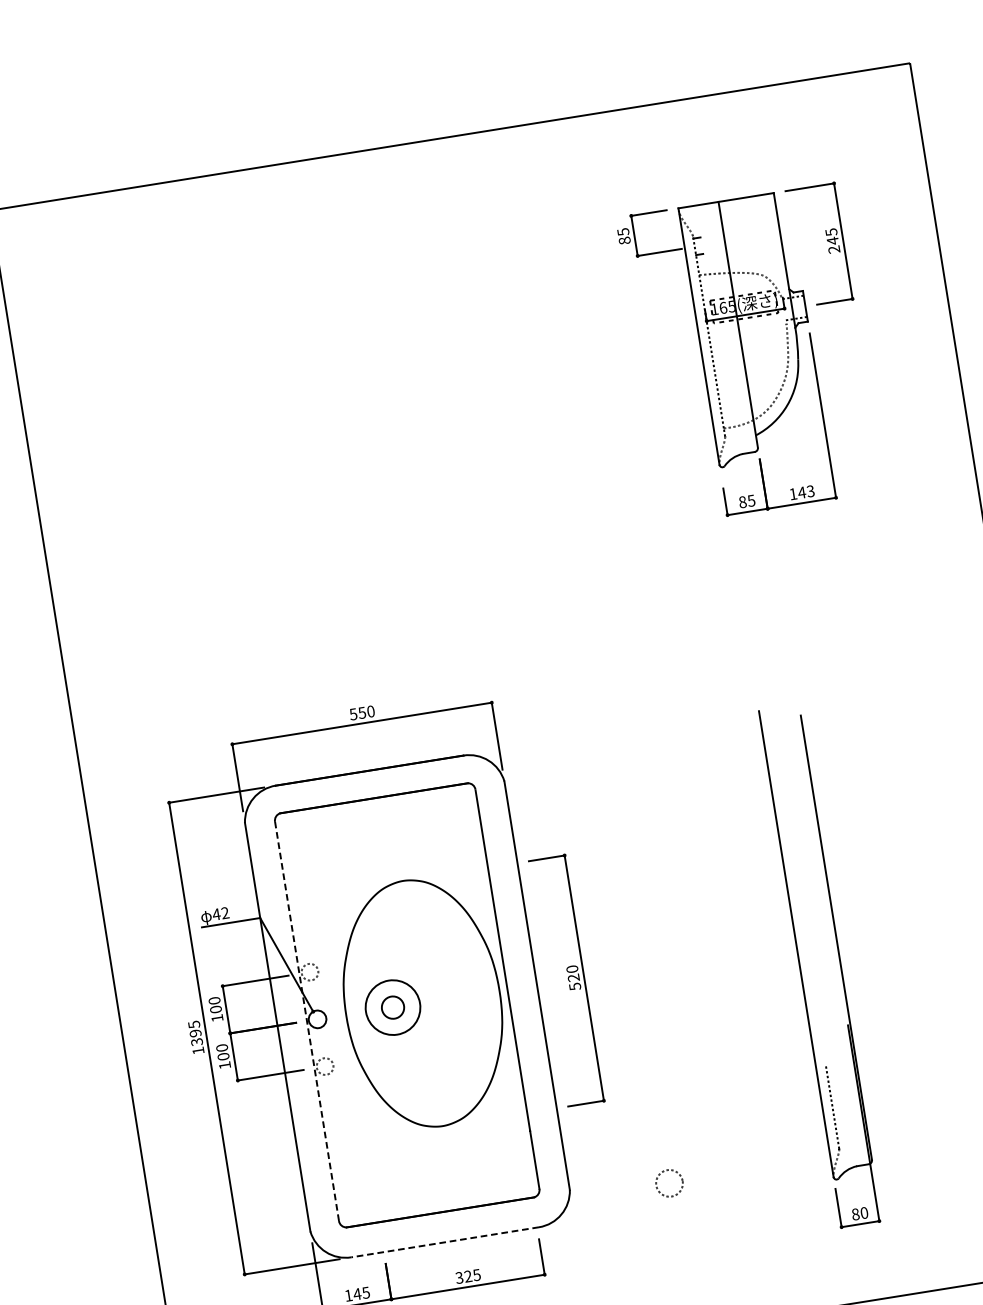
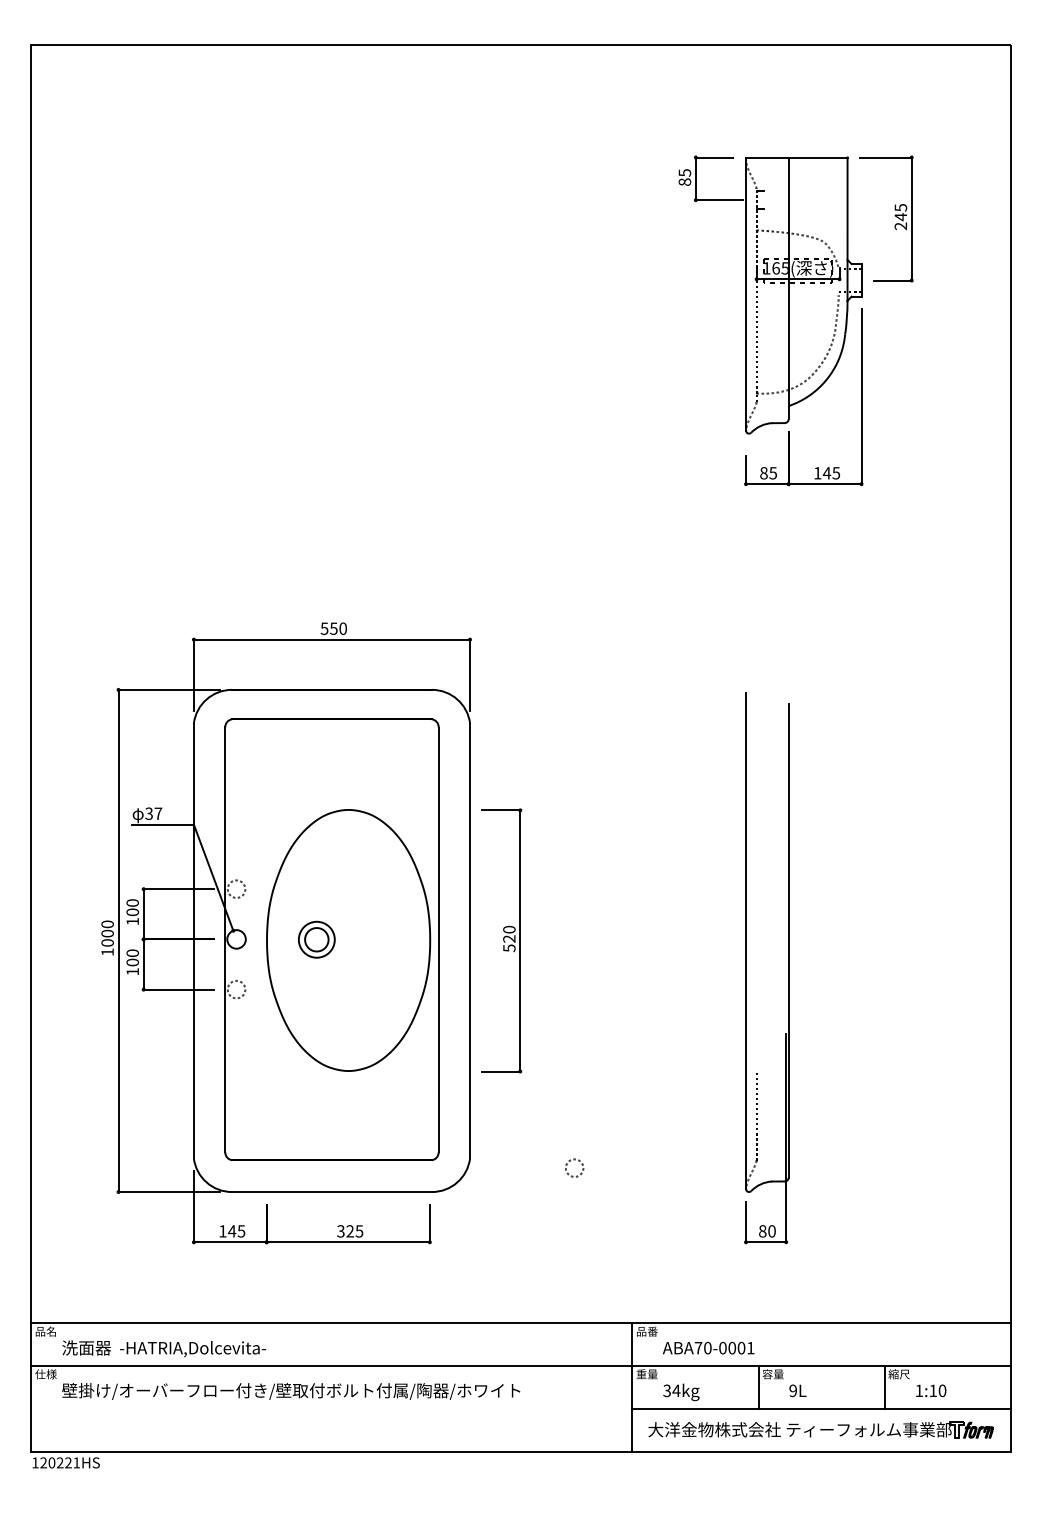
text: (810, 490) -> (836, 472), 143 -> 145
text: (220, 913) -> (153, 813), 42 -> 37
circle: (392, 1007) -> (316, 939), size x0.62
line: (307, 1021) -> (225, 939), dashed -> solid
text: (195, 1033) -> (107, 933), 1395 -> 1000
circle: (669, 1182) -> (574, 1167), size x0.62
line: (444, 1242) -> (331, 1192), dashed -> solid

